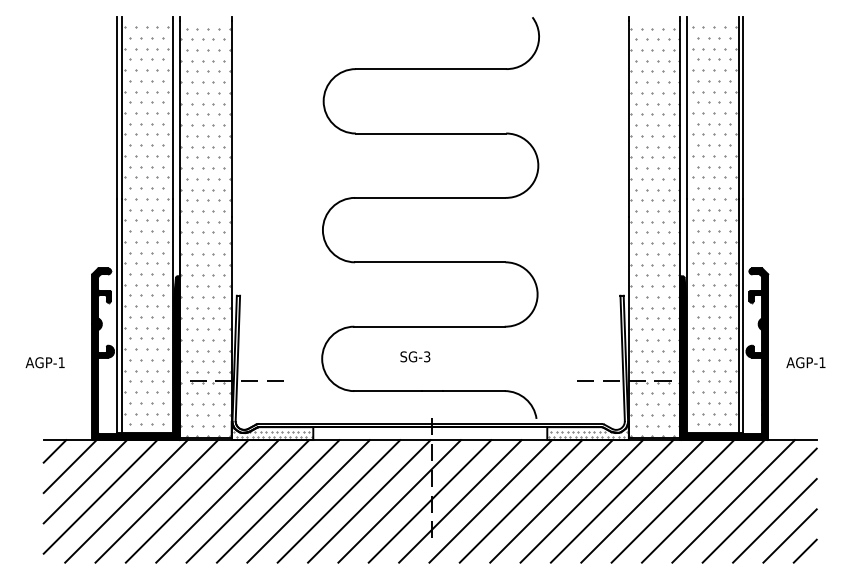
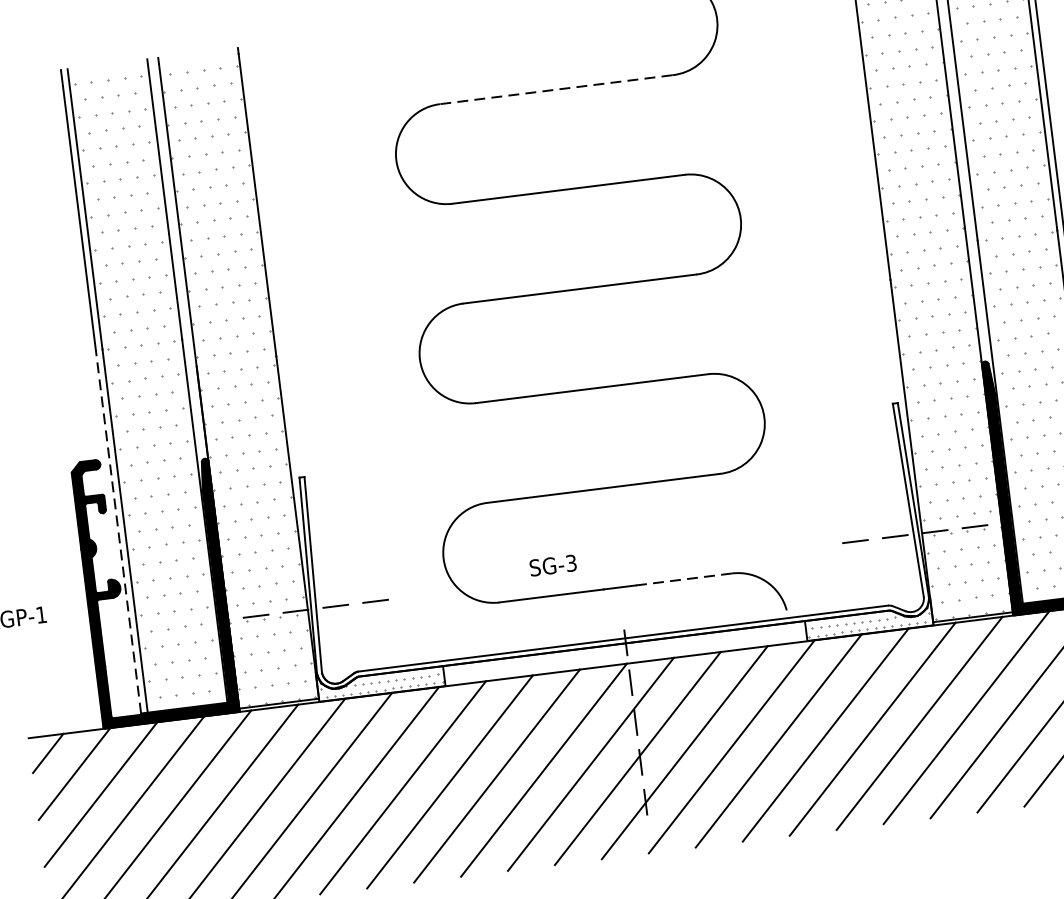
line: (430, 69) -> (555, 90), solid -> dashed
line: (117, 315) -> (118, 531), solid -> dashed
text: (415, 356) -> (553, 565), moved
line: (474, 391) -> (685, 579), solid -> dashed

